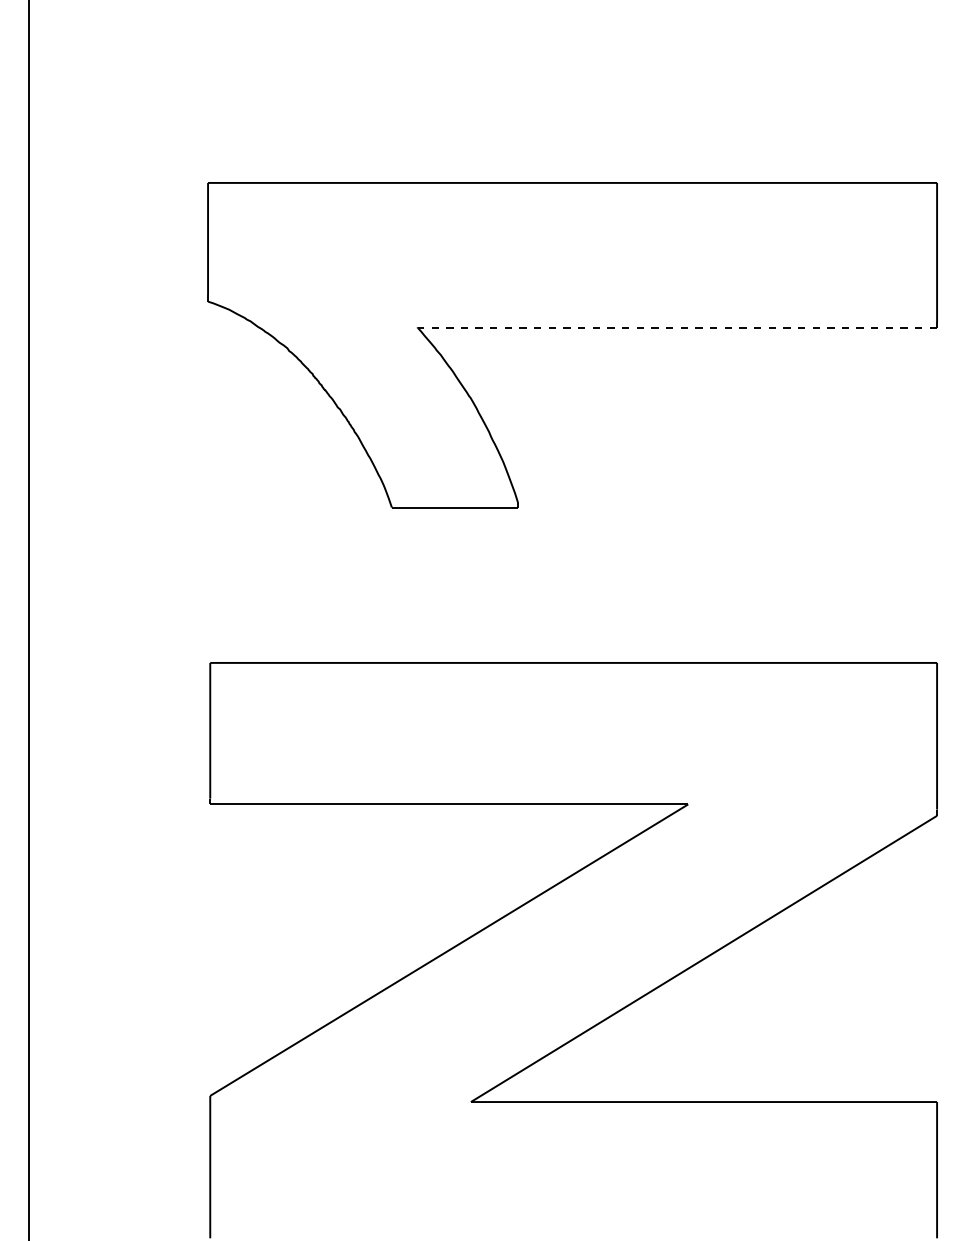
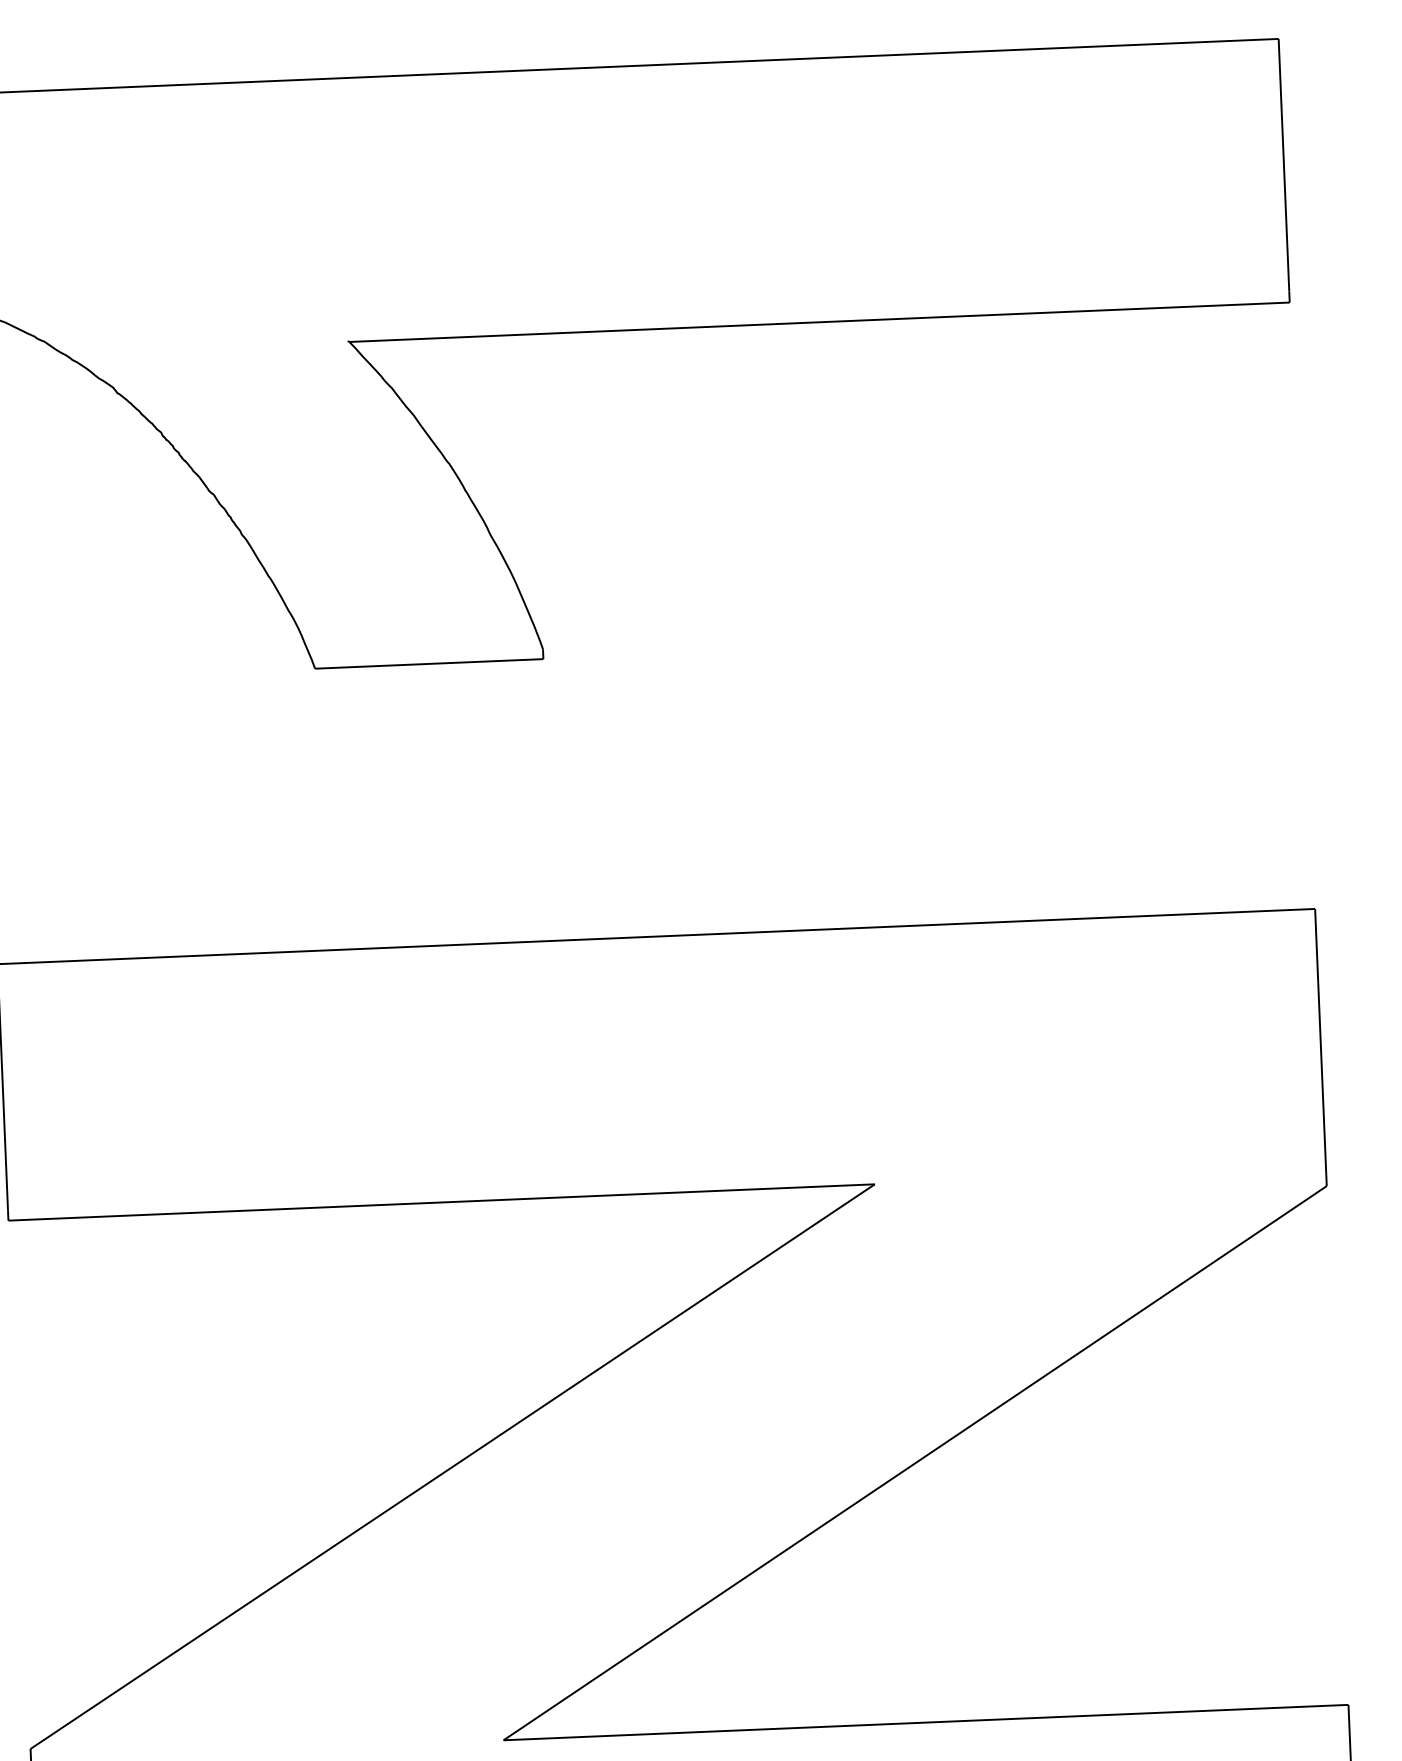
line: (677, 328) -> (819, 322), dashed -> solid

